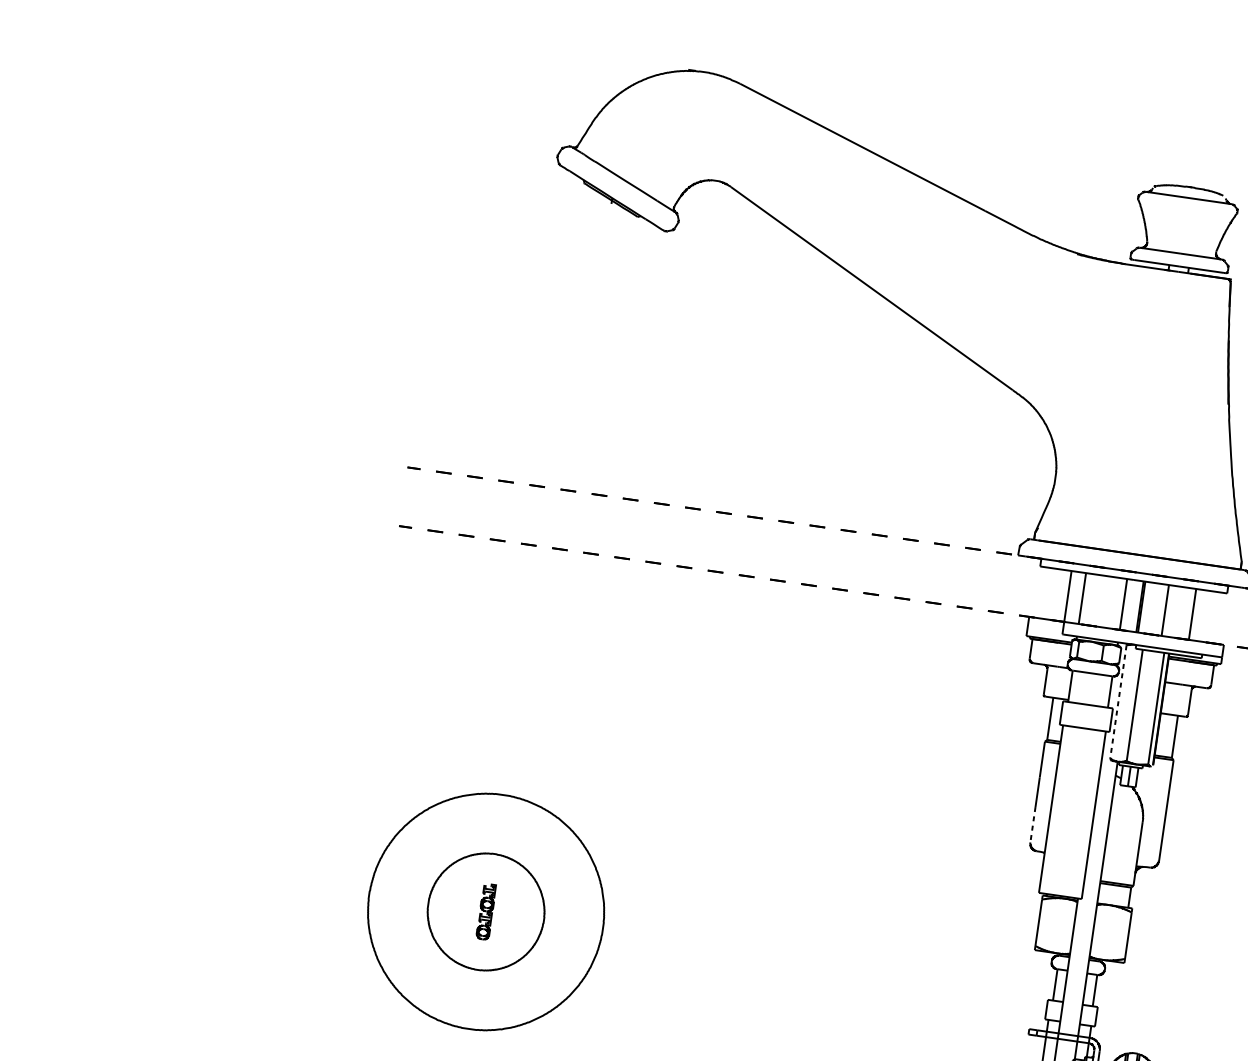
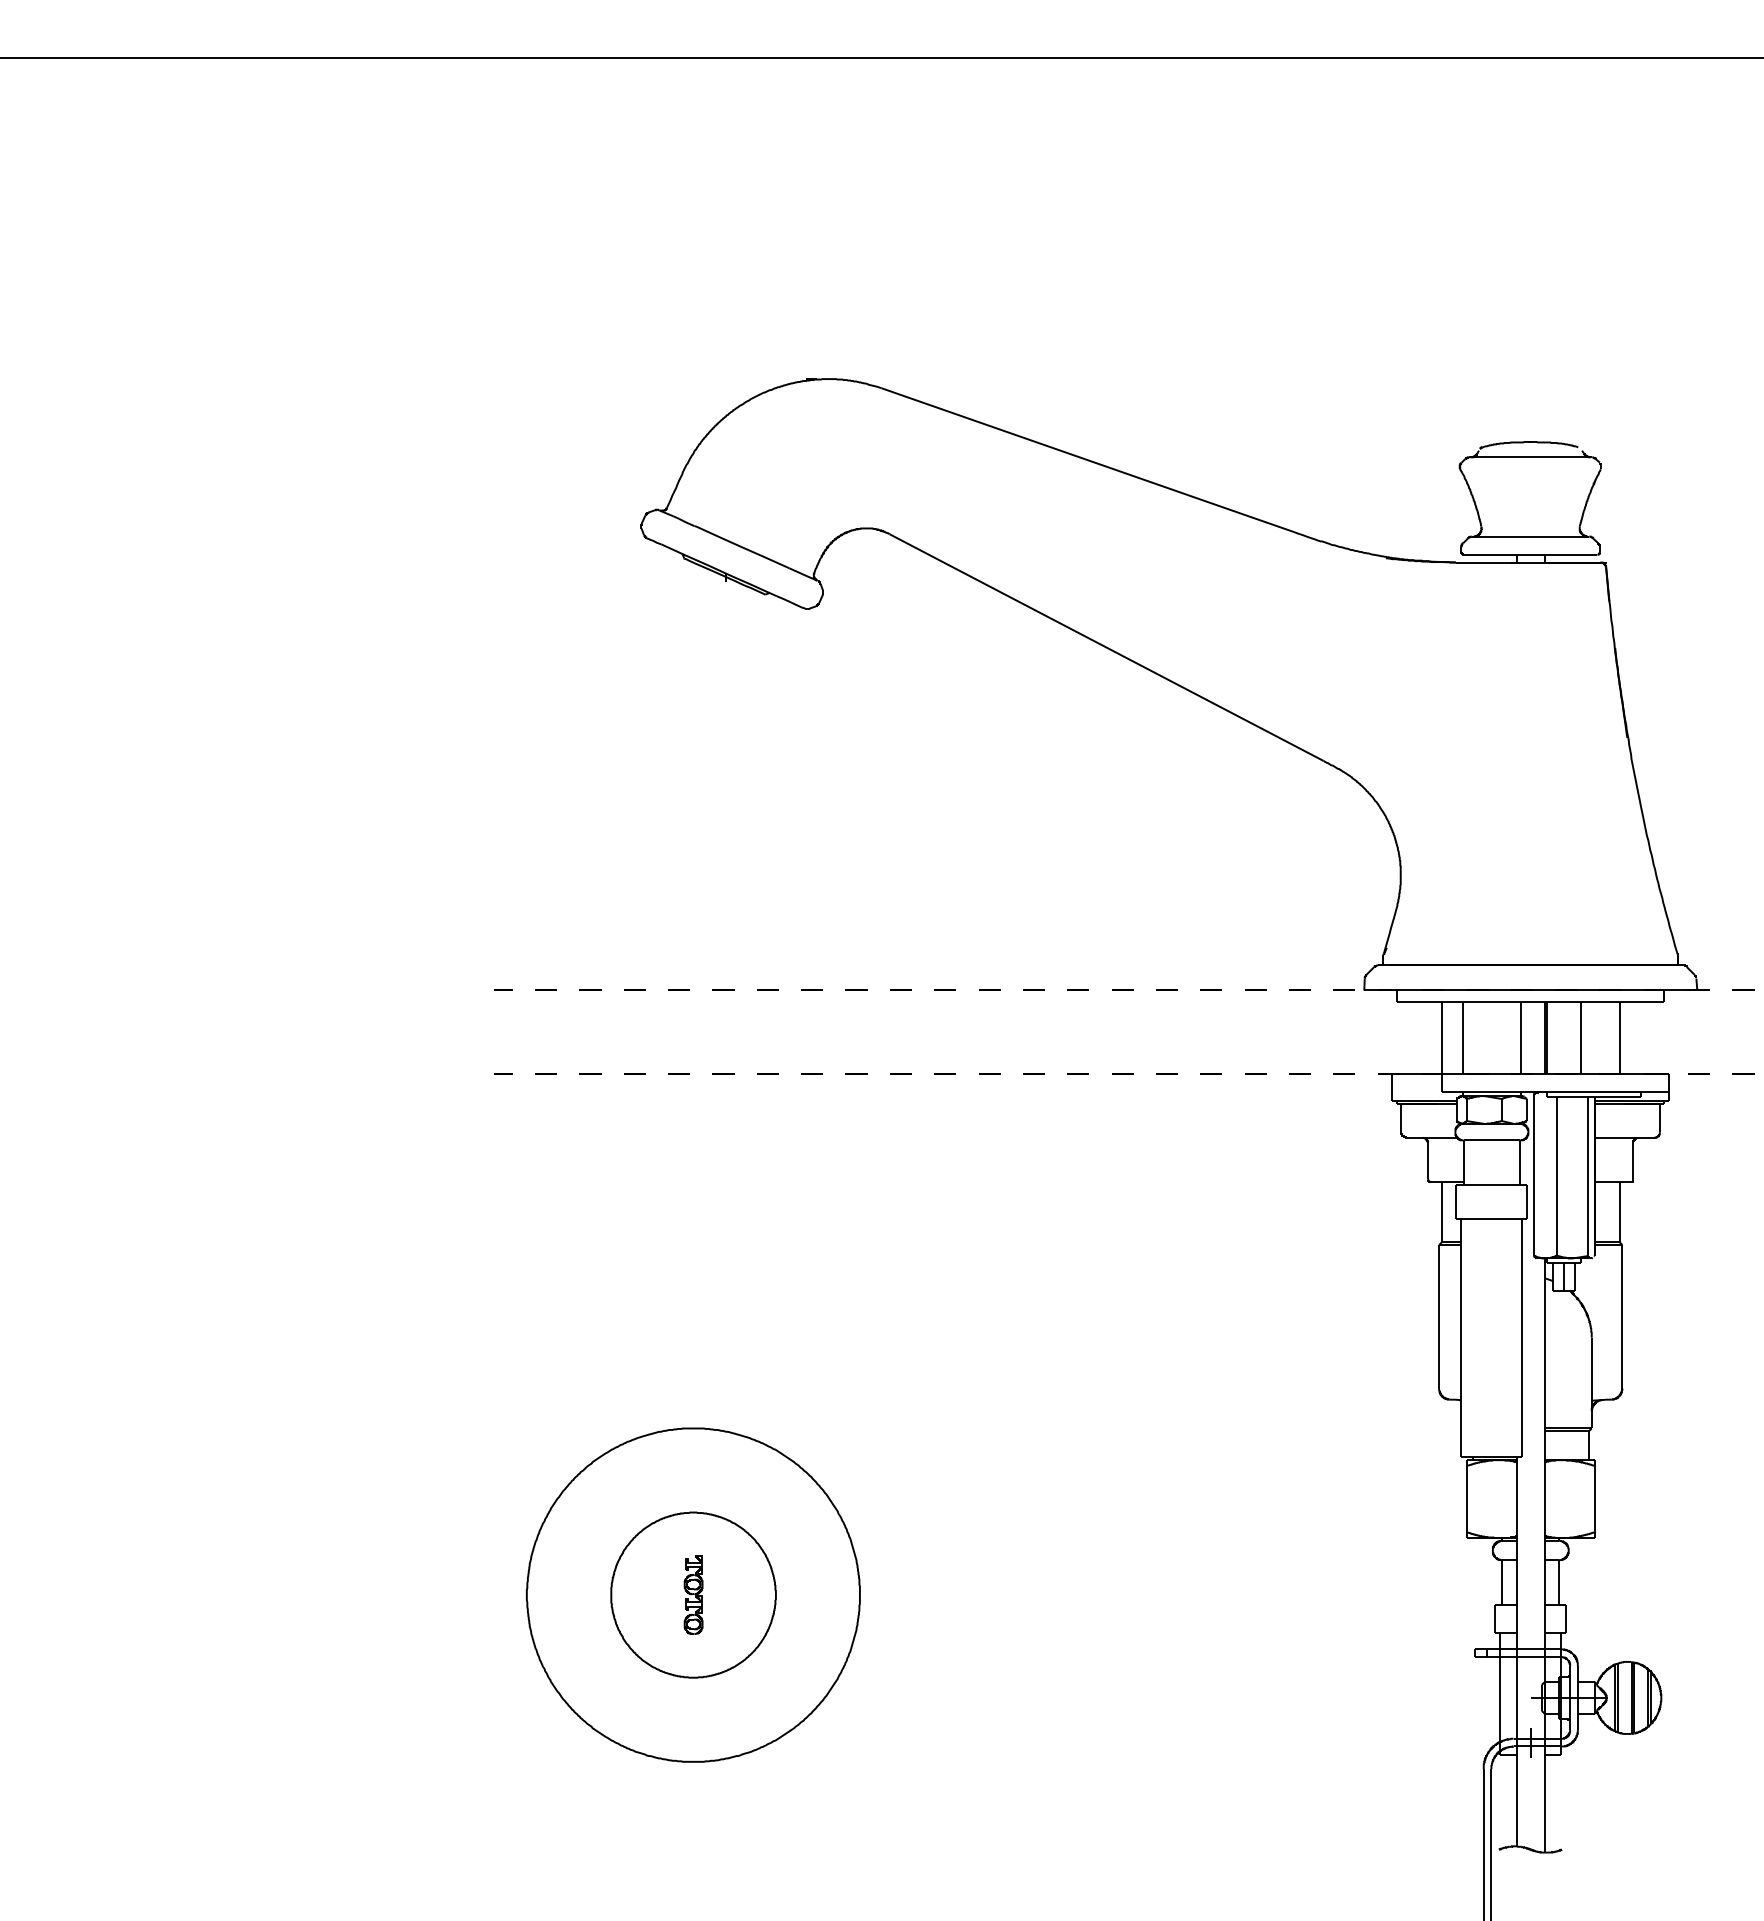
line: (1118, 702) -> (1533, 1175), dashed -> solid
line: (1033, 824) -> (1439, 1363), dashed -> solid

